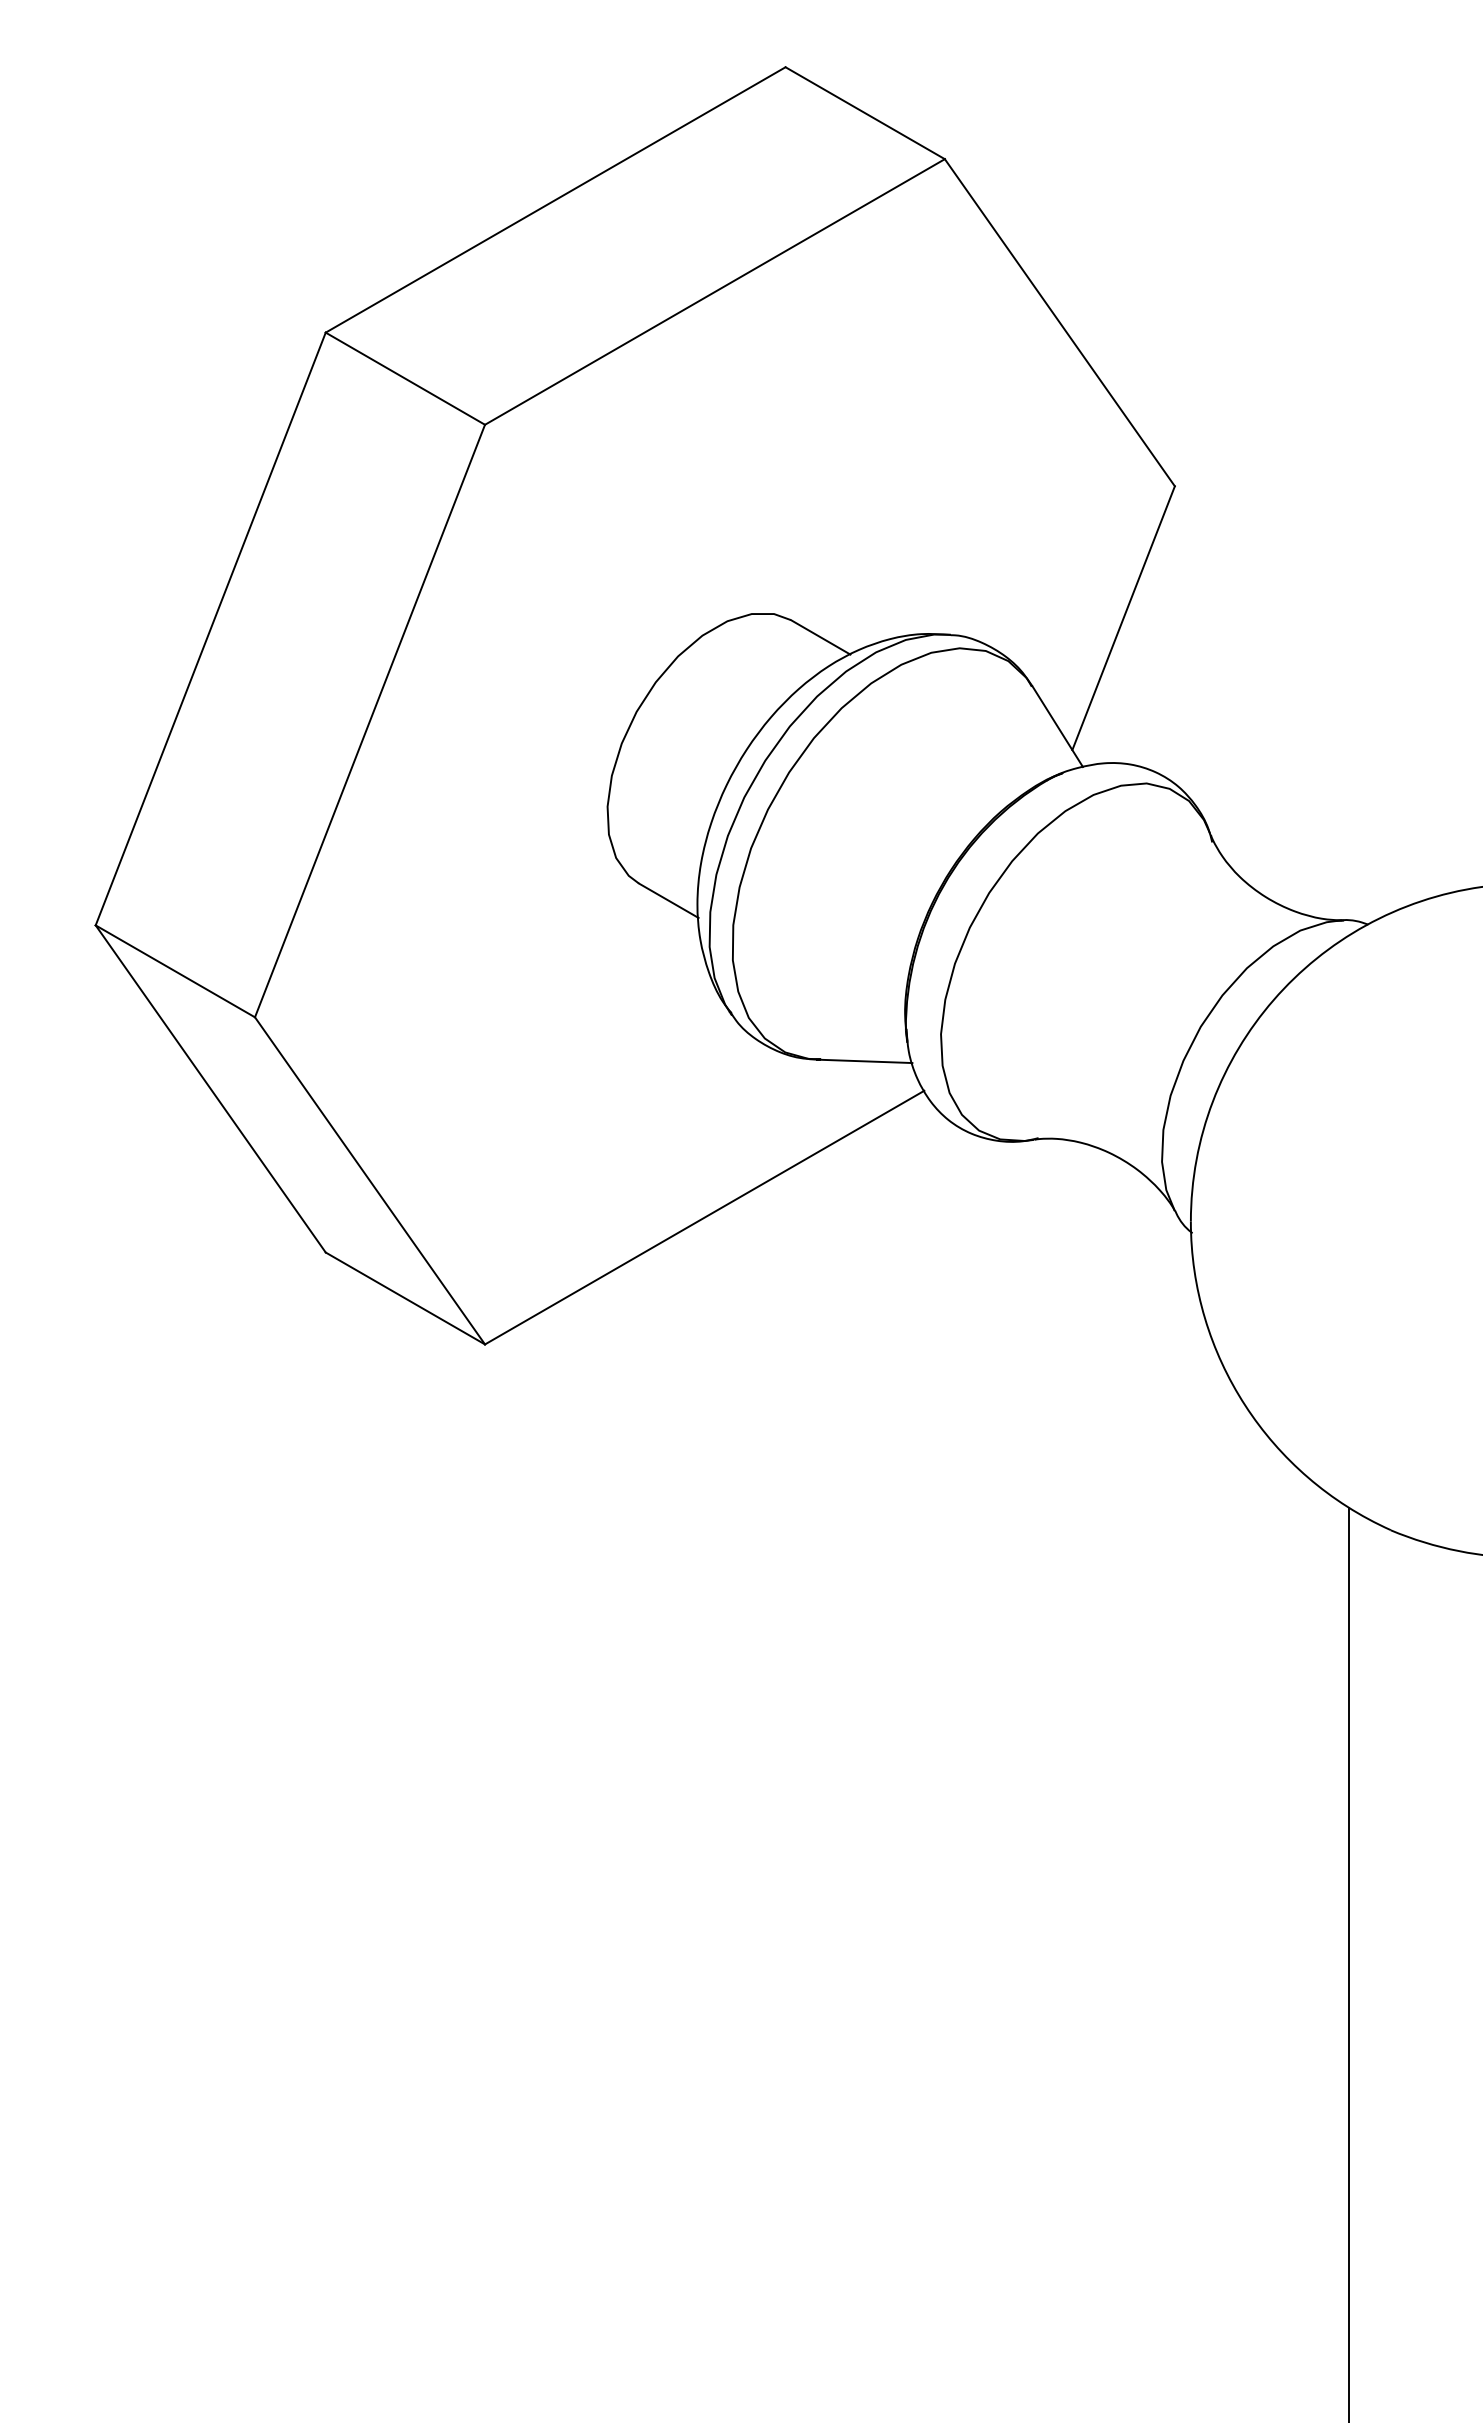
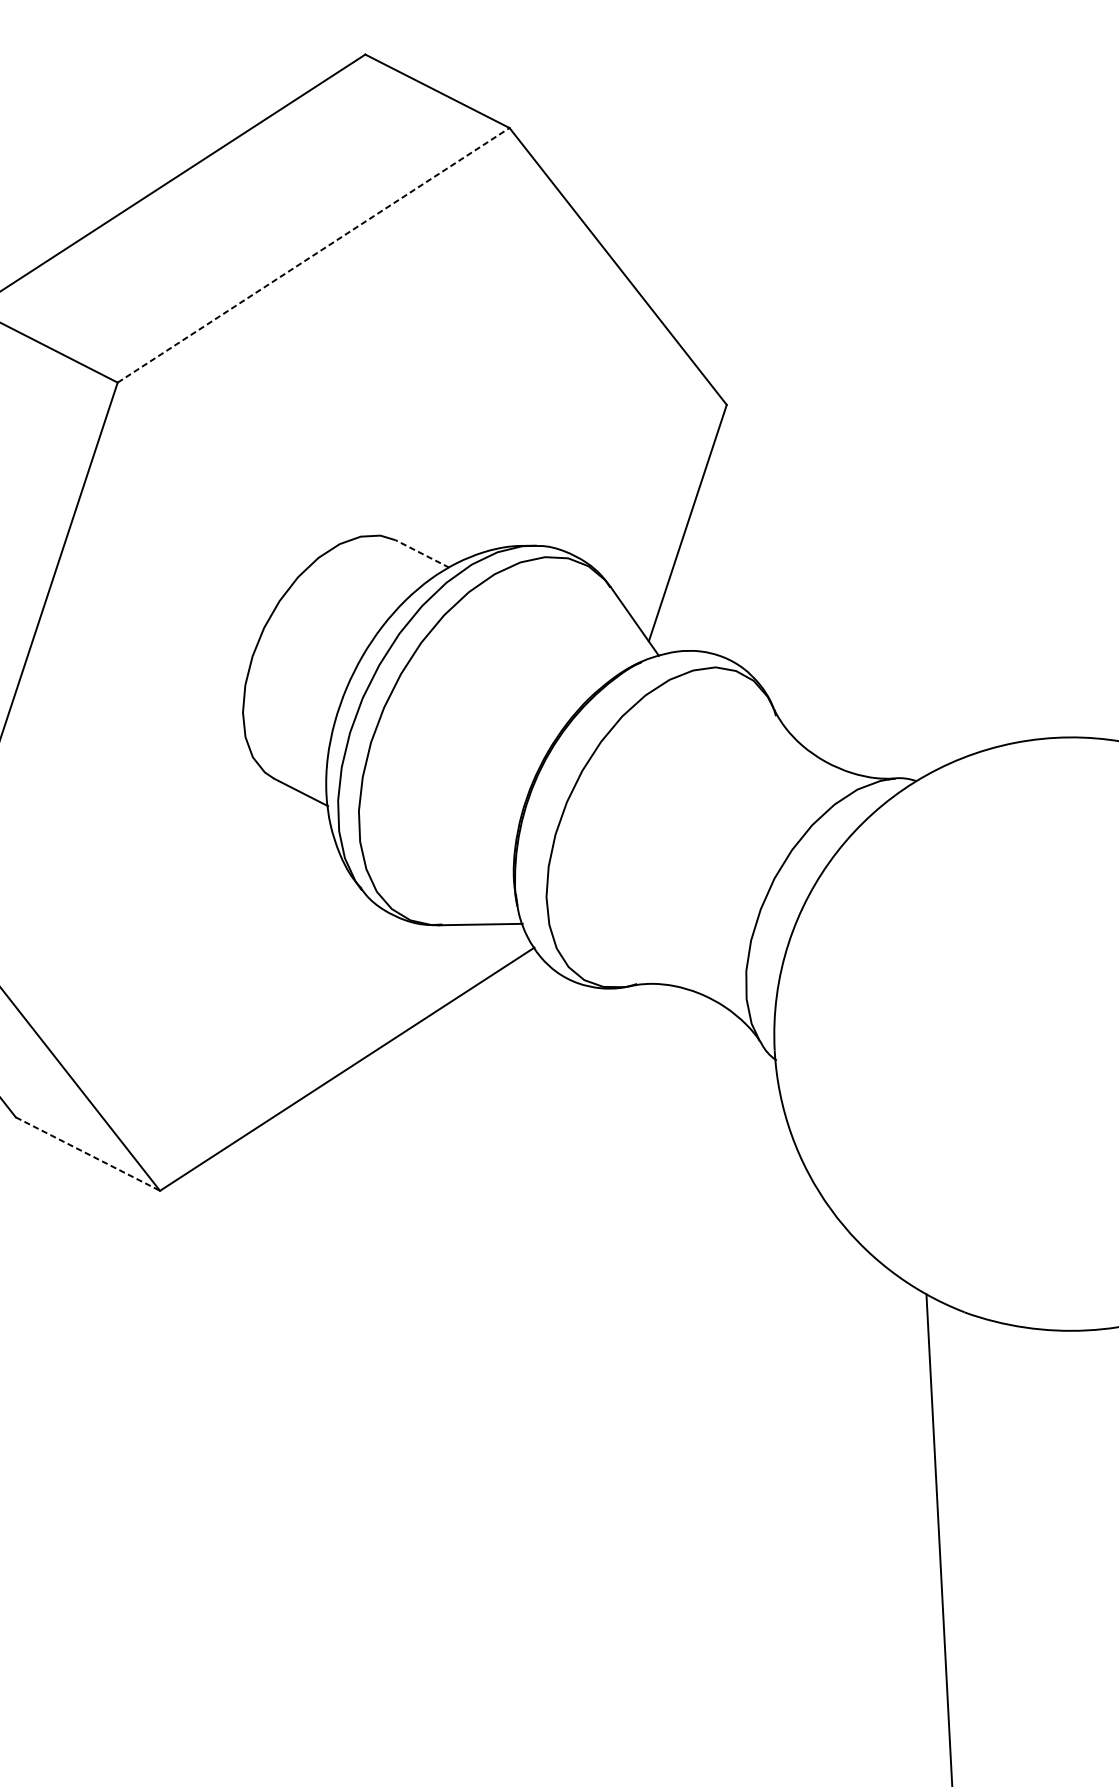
line: (714, 291) -> (313, 254), solid -> dashed
line: (820, 637) -> (422, 554), solid -> dashed
line: (405, 1298) -> (88, 1154), solid -> dashed

